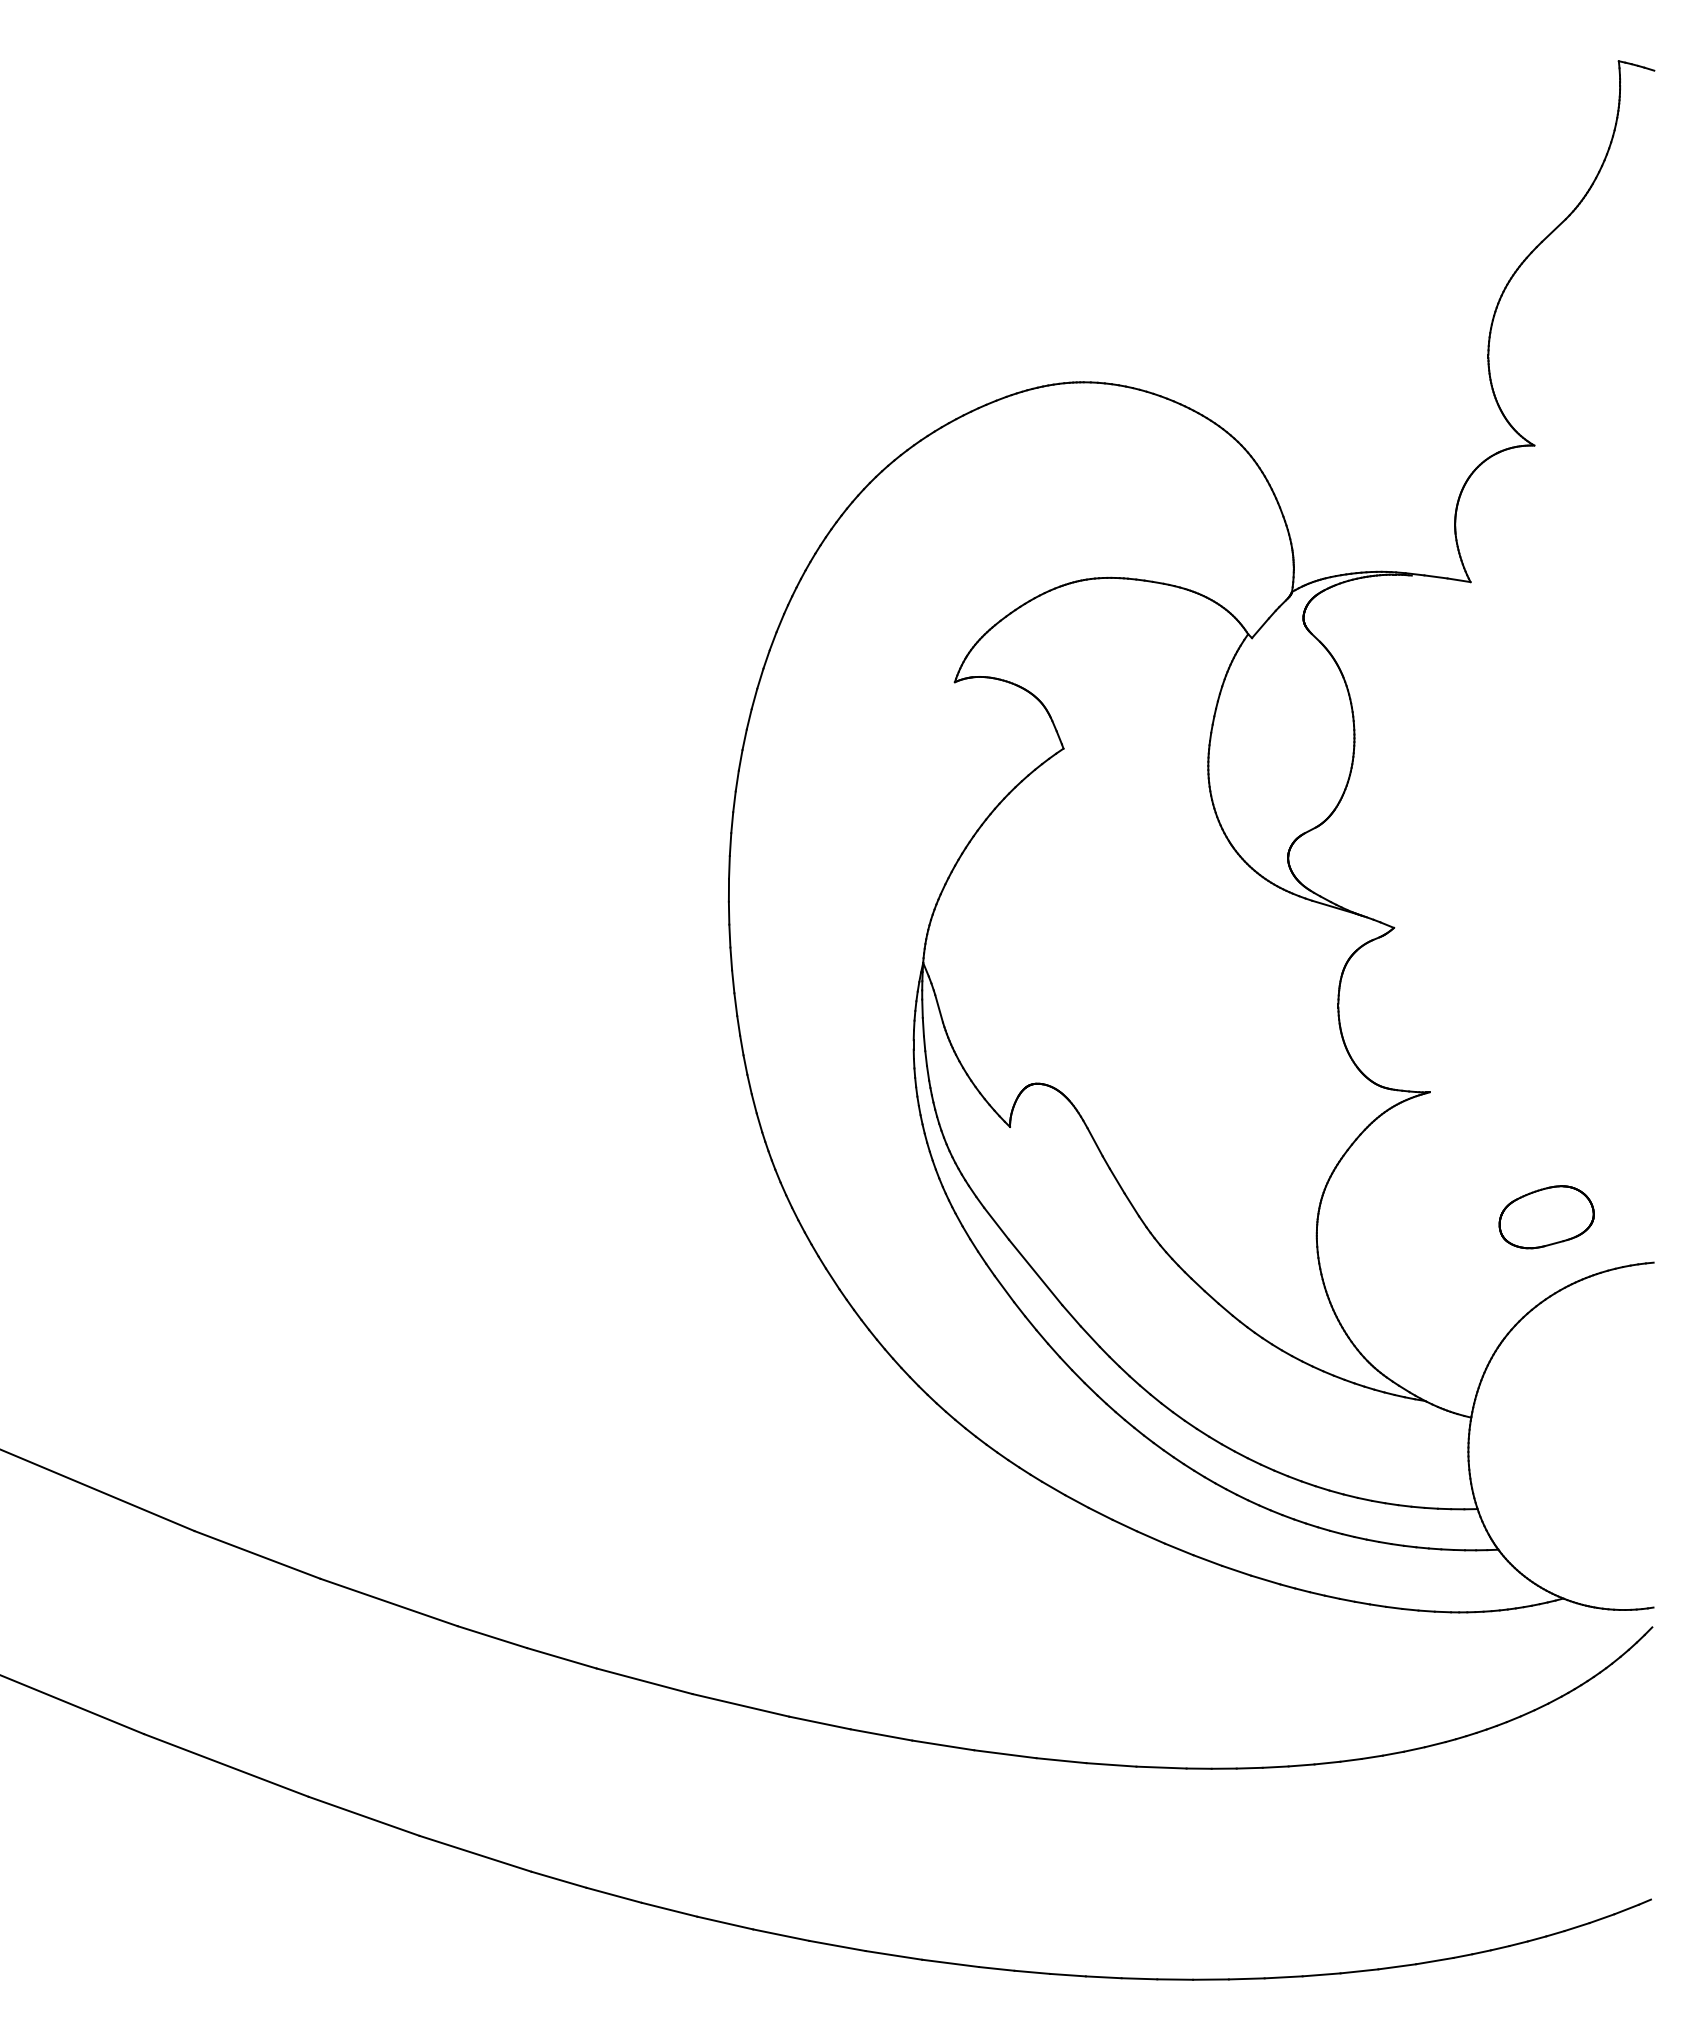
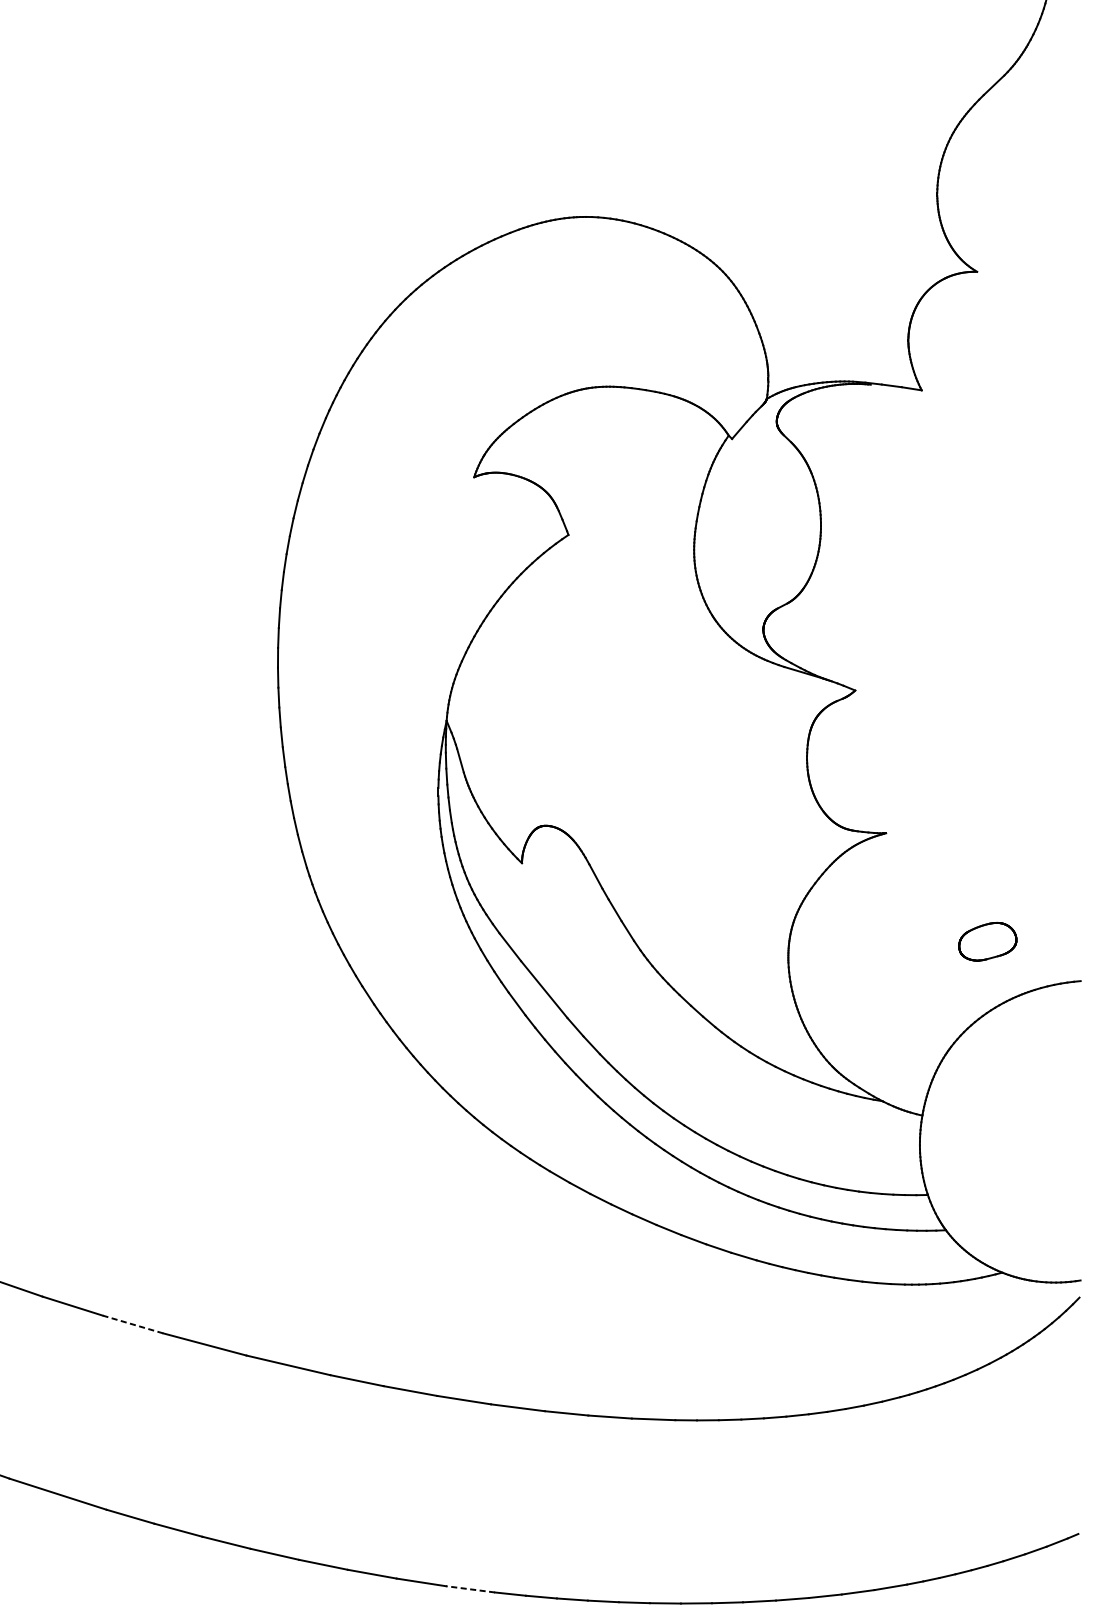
part: (1546, 1217) -> (987, 941), size x0.7
line: (561, 1658) -> (132, 1324), solid -> dashed
line: (950, 1963) -> (470, 1589), solid -> dashed

